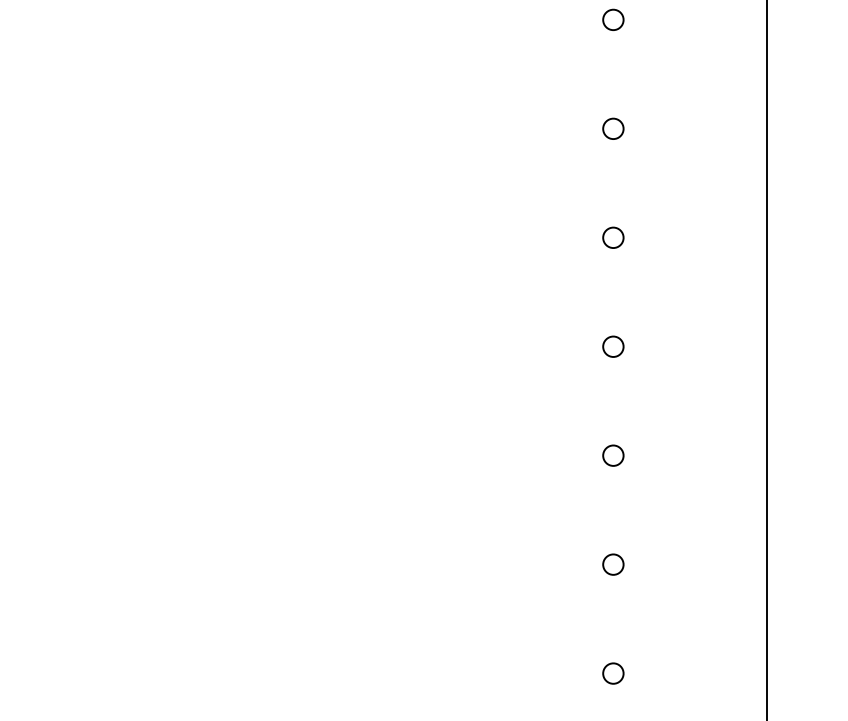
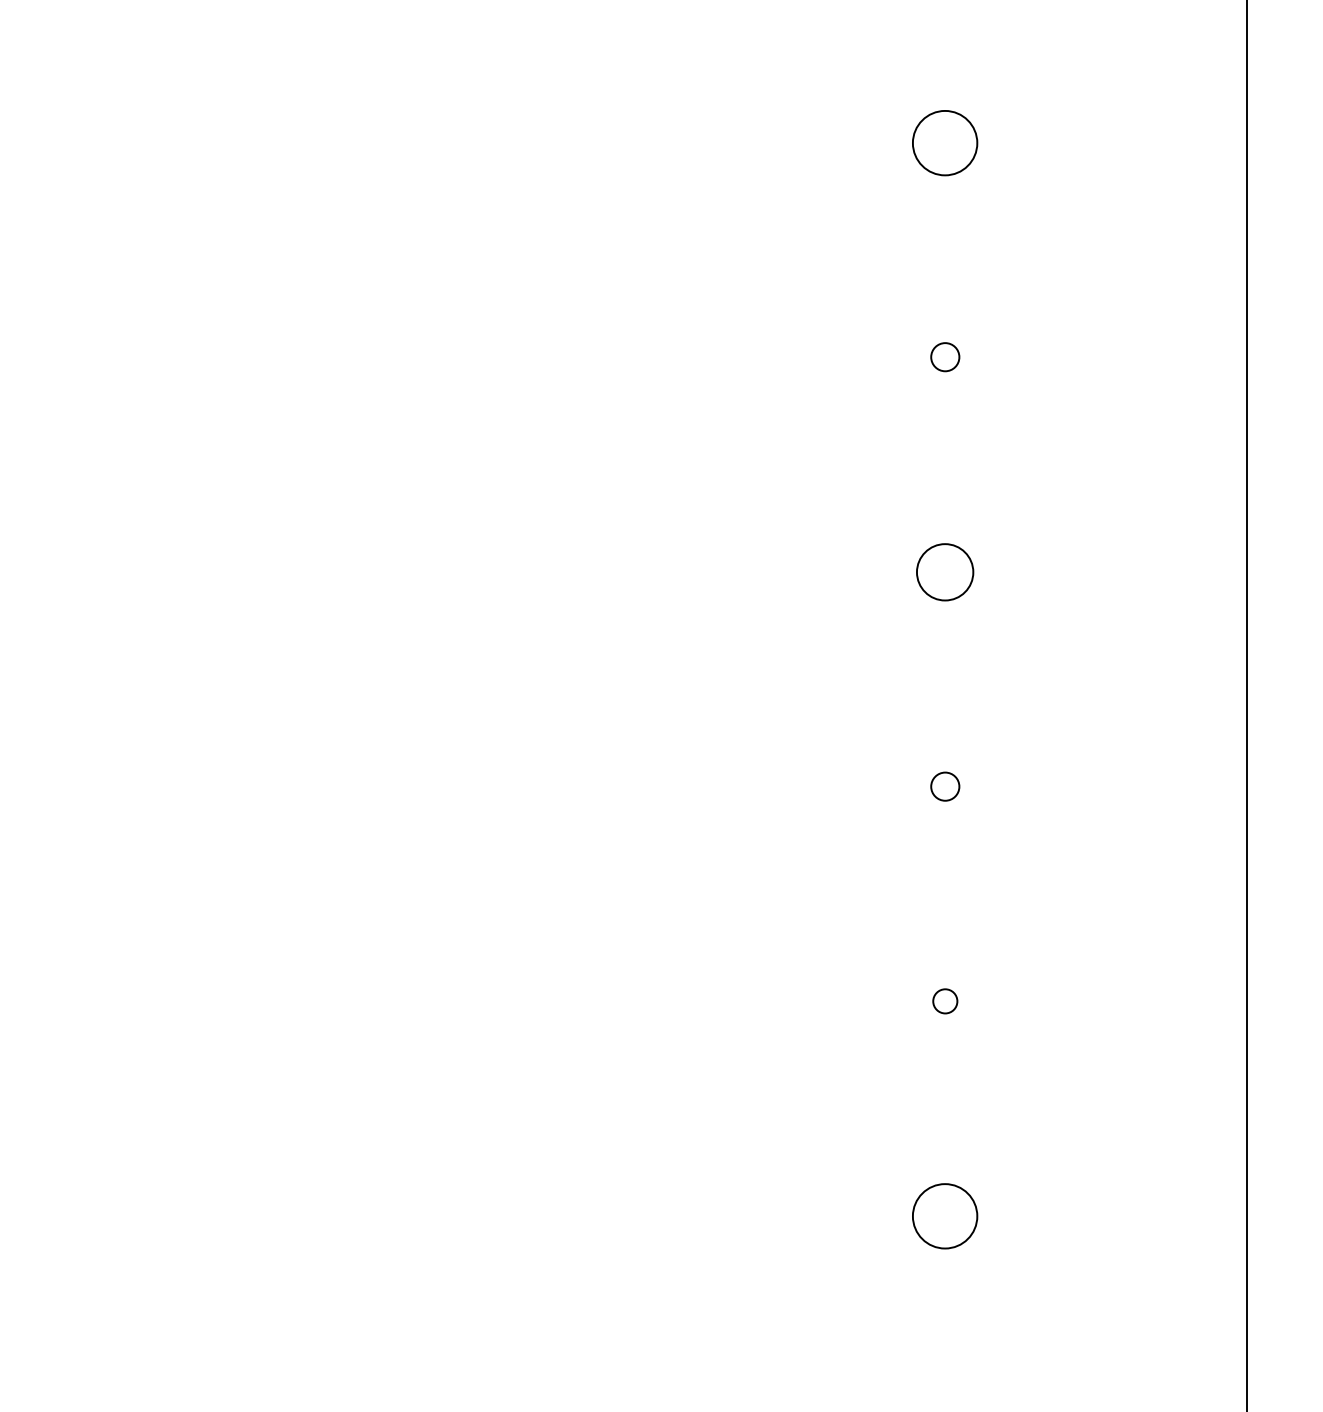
circle: (613, 128) -> (945, 141), size x1.6
circle: (613, 237) -> (945, 356), size x0.7
circle: (613, 346) -> (945, 571), size x1.4
circle: (613, 455) -> (945, 786), size x0.7
circle: (613, 564) -> (945, 1001), size x0.6
circle: (613, 673) -> (945, 1216), size x1.6

